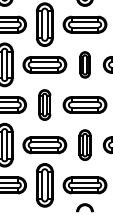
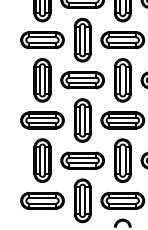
part: (84, 65) -> (122, 80), size x1.67
part: (44, 105) -> (82, 120), size x1.43
part: (84, 145) -> (122, 160), size x1.43

